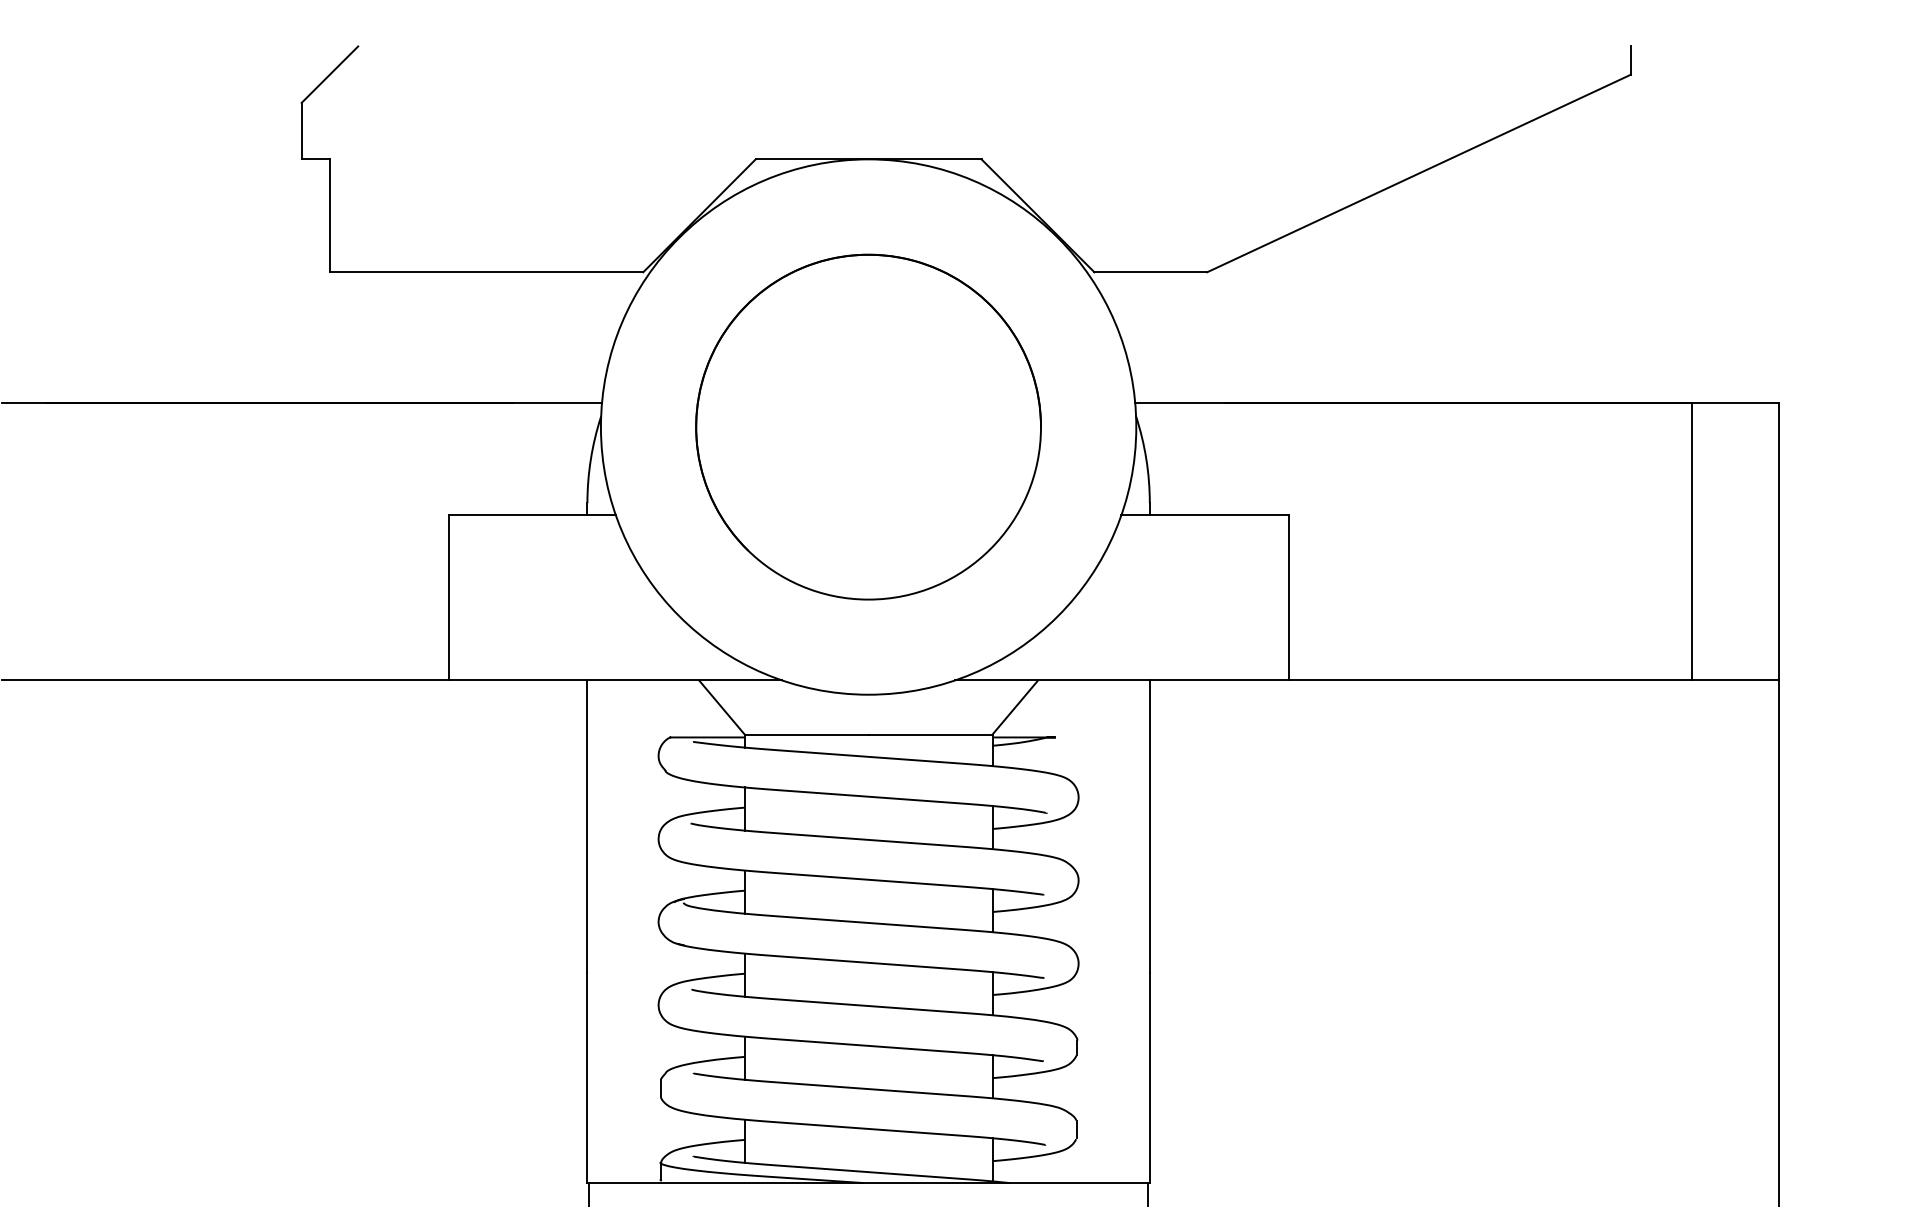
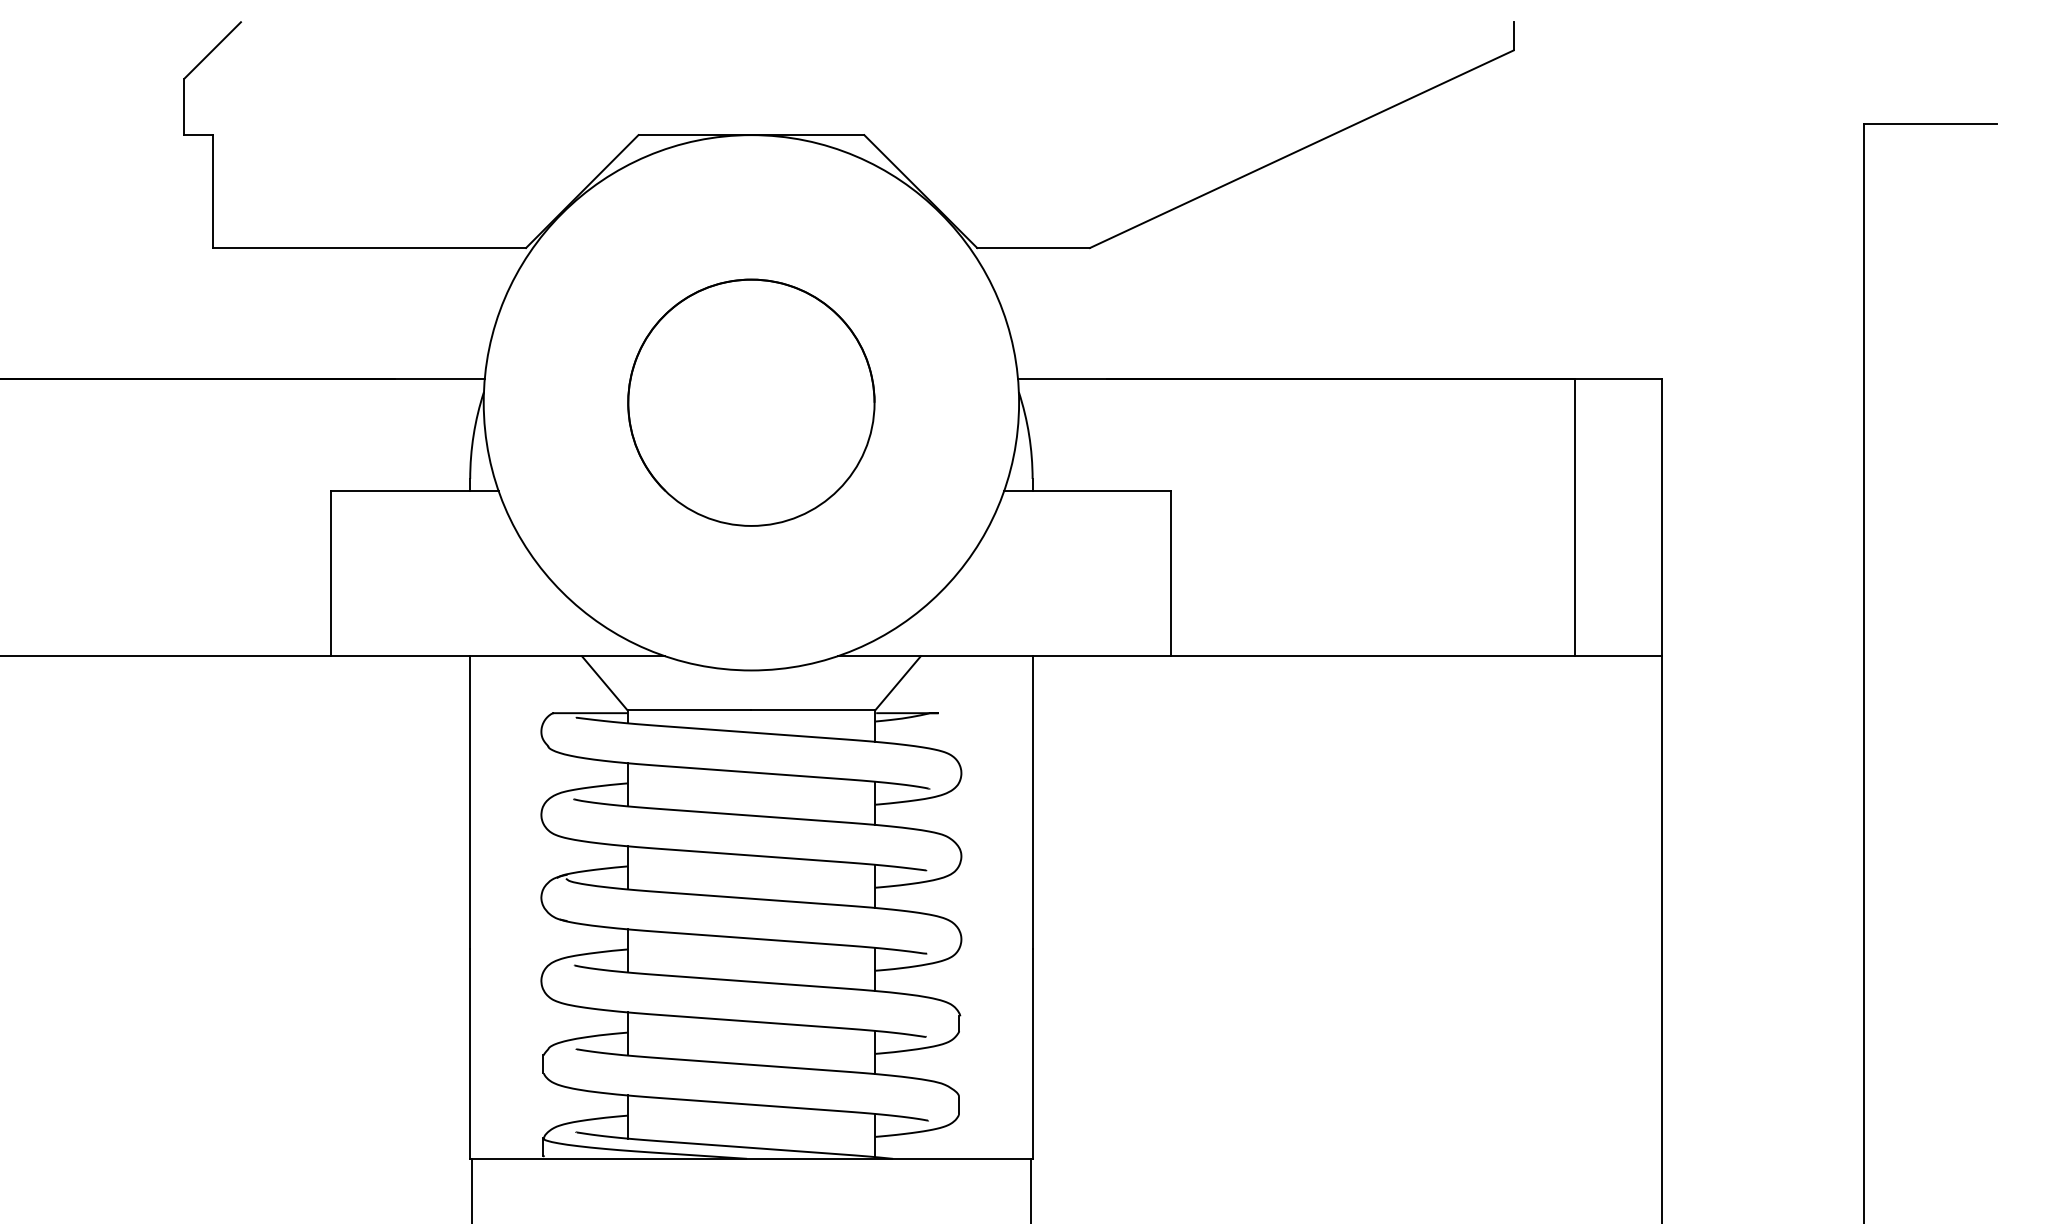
circle: (868, 426) -> (751, 402), size x0.71

